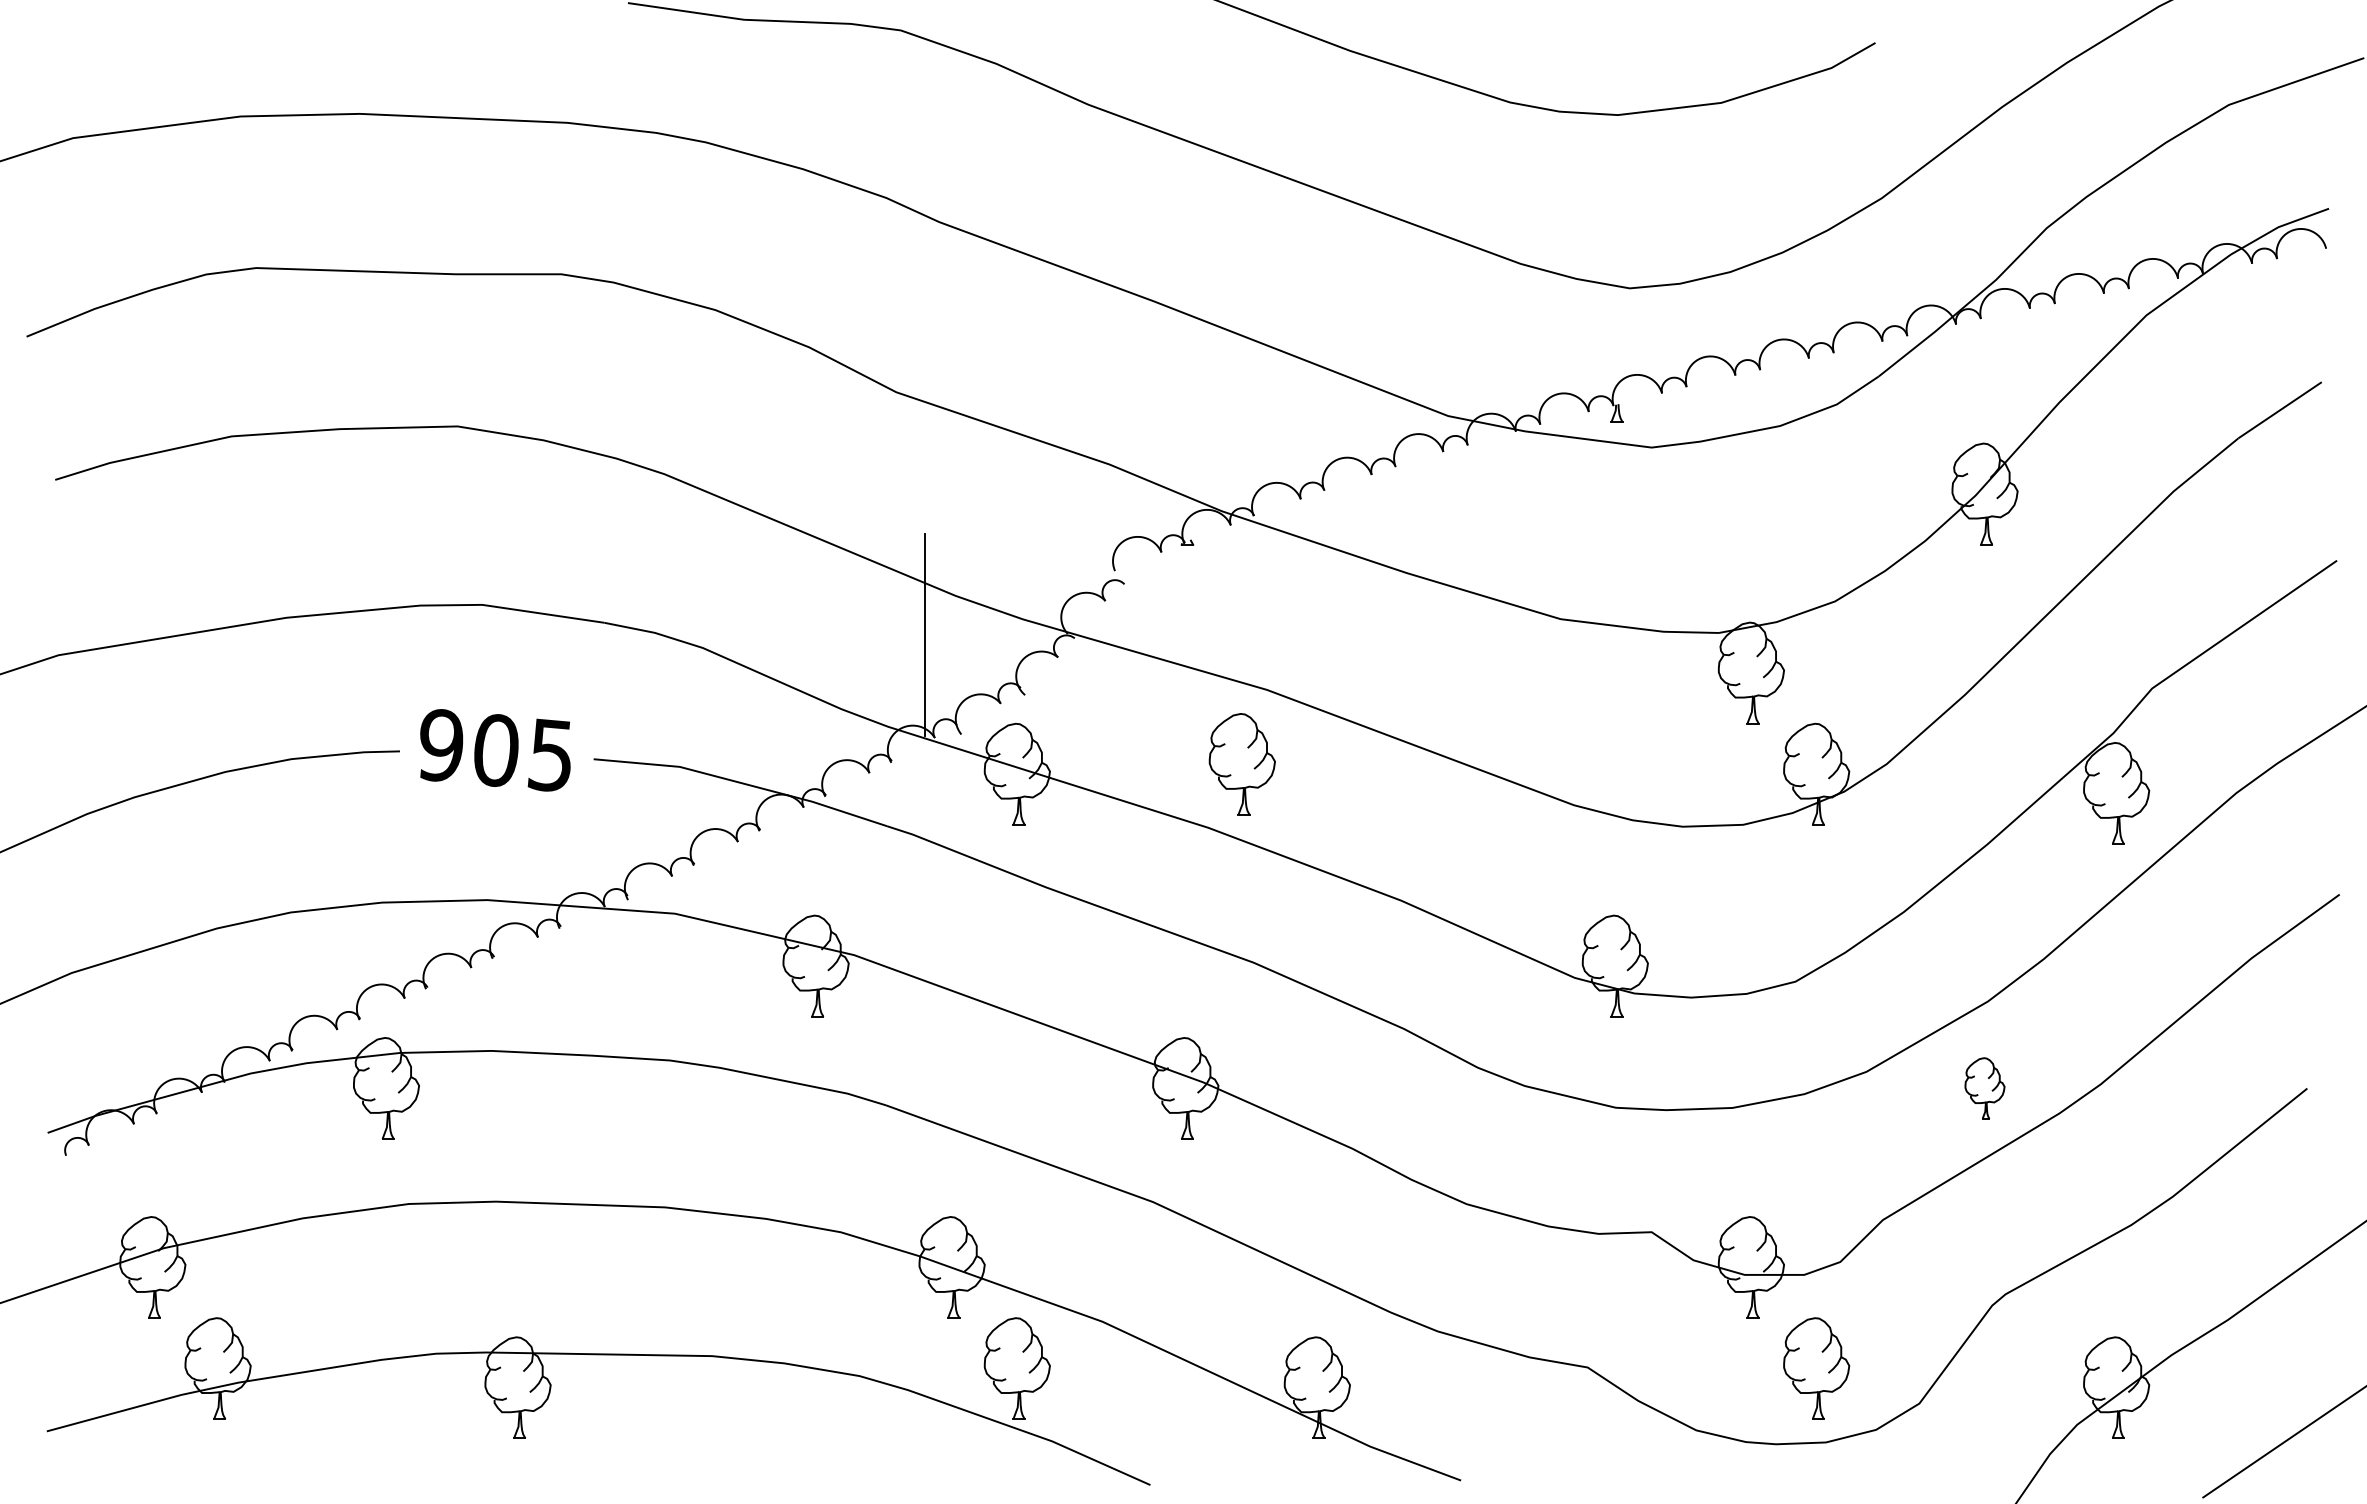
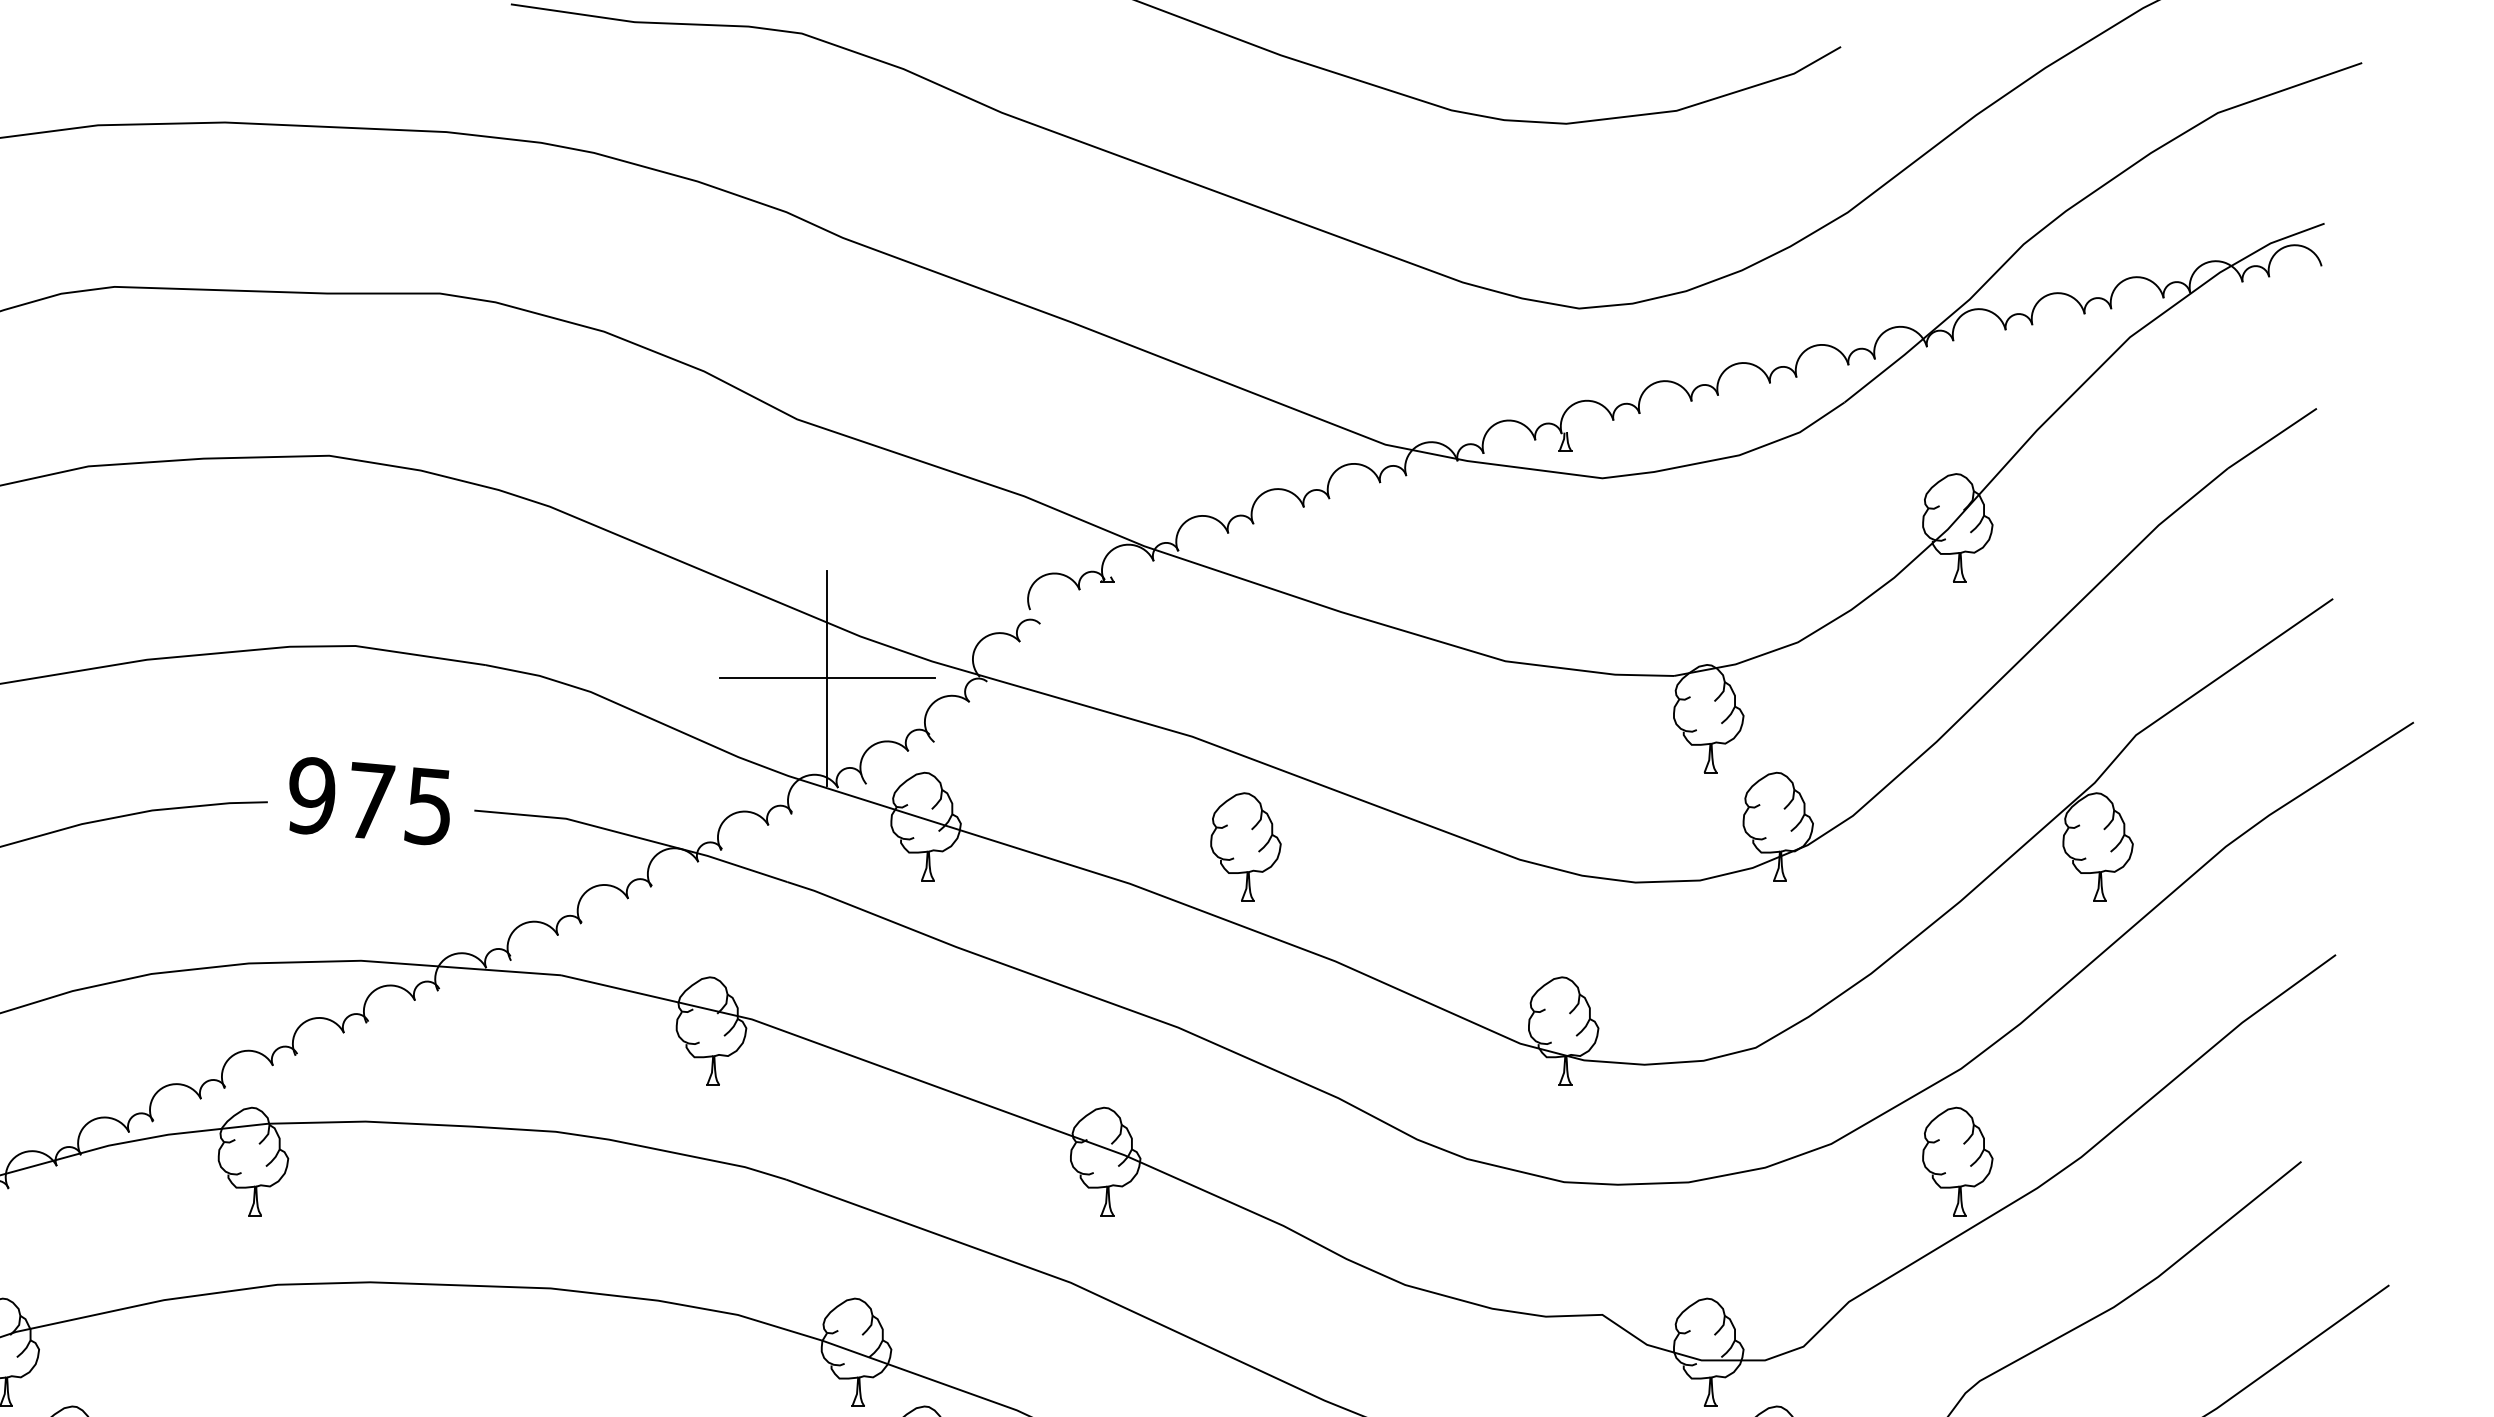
line: (924, 635) -> (827, 678), added
text: (496, 749) -> (370, 800), 905 -> 975
part: (1241, 764) -> (1245, 847), moved
part: (1984, 1088) -> (1957, 1161), size x1.67

